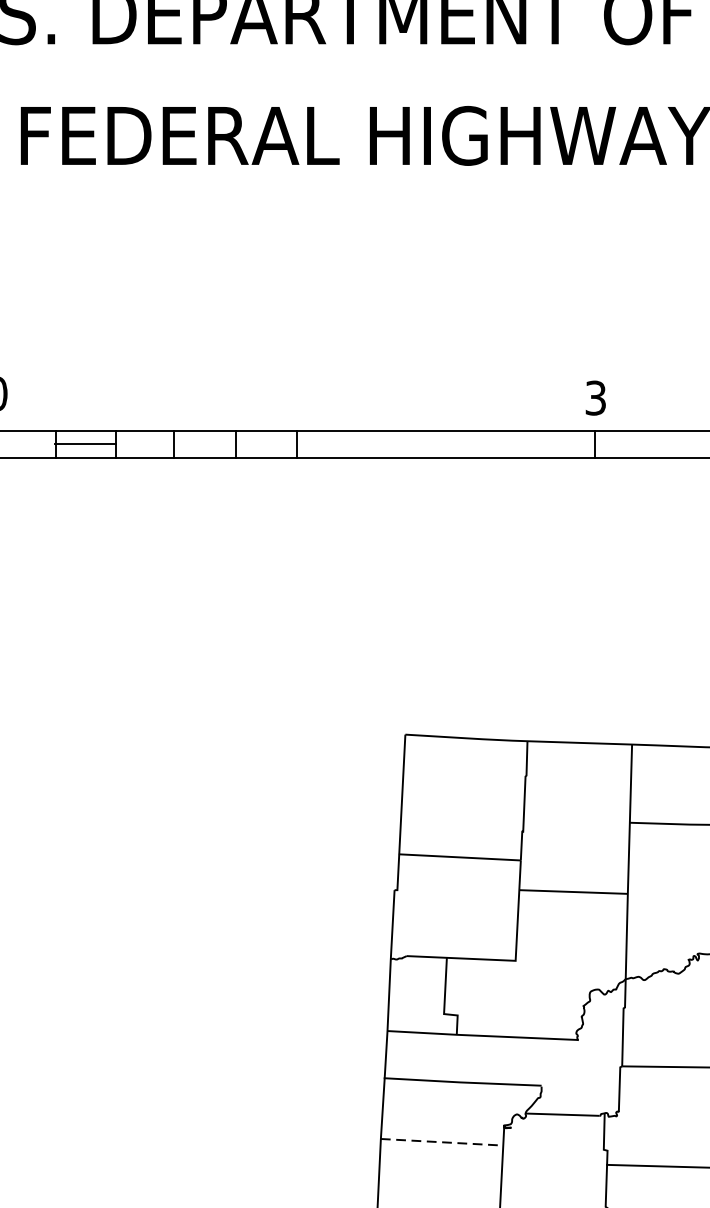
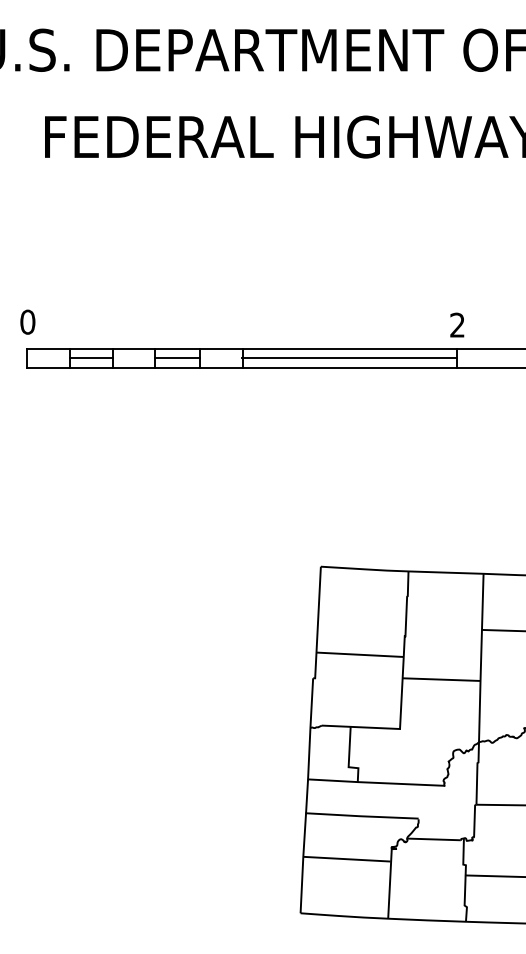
text: (595, 398) -> (457, 325), 3 -> 2
line: (205, 444) -> (177, 358), added
line: (445, 444) -> (349, 358), added
line: (441, 1142) -> (346, 859), dashed -> solid

